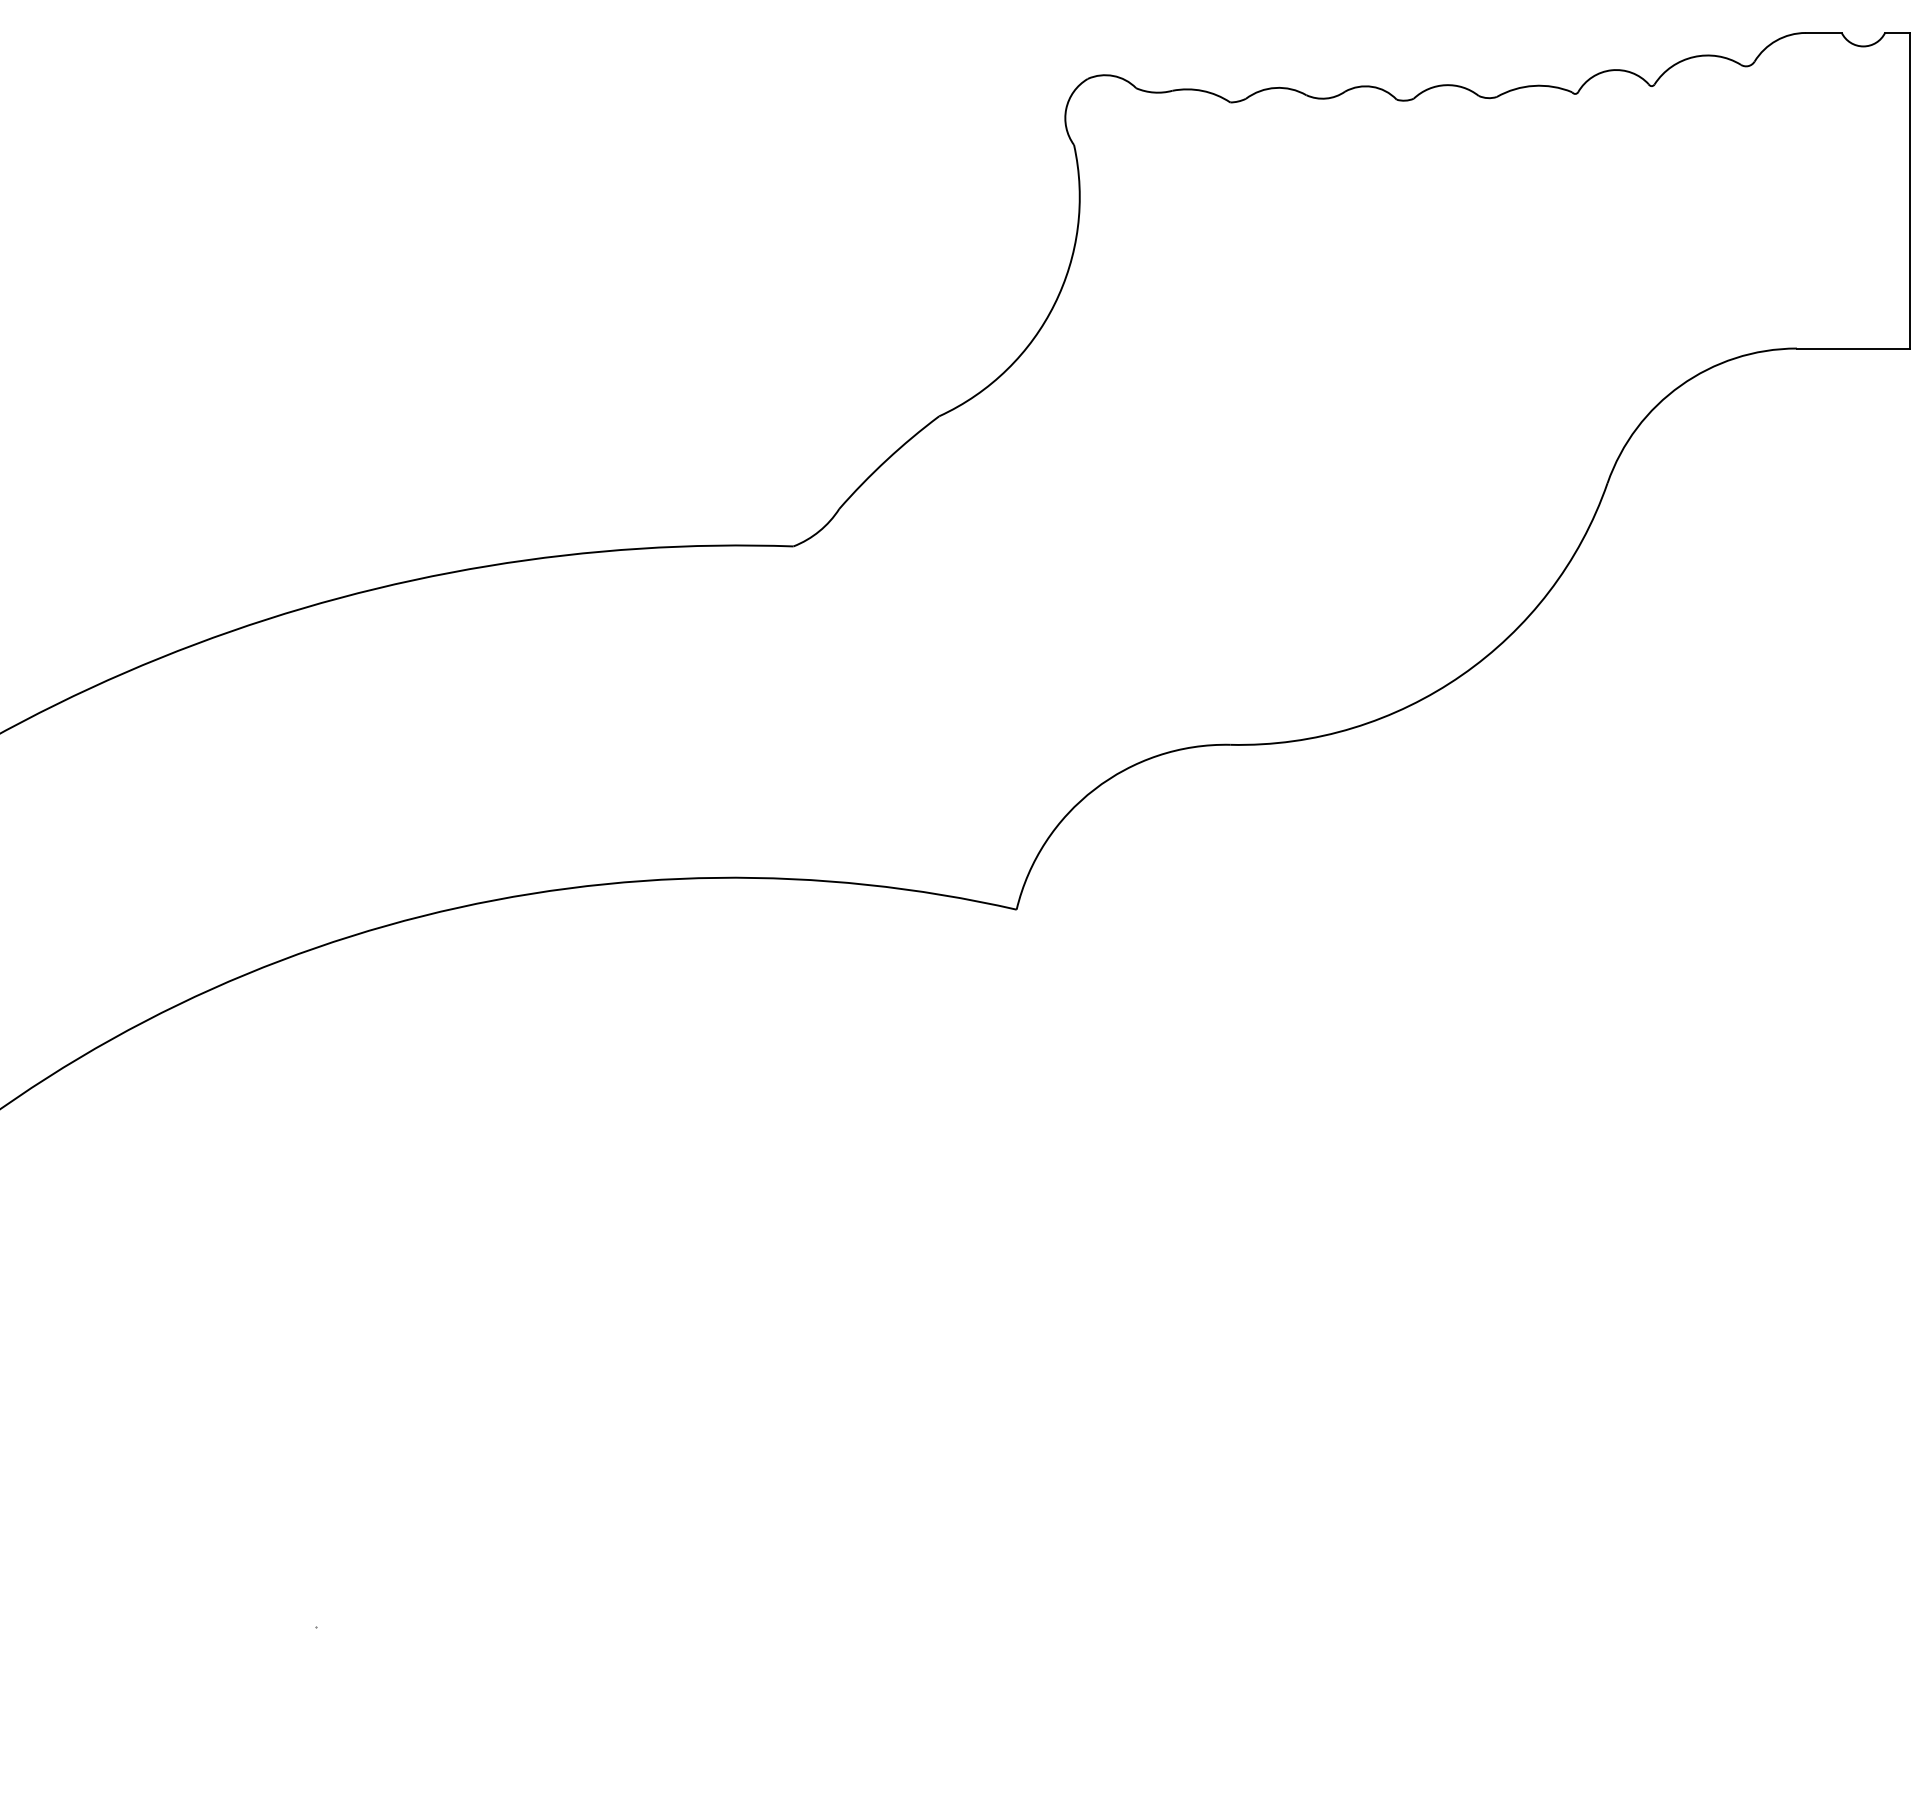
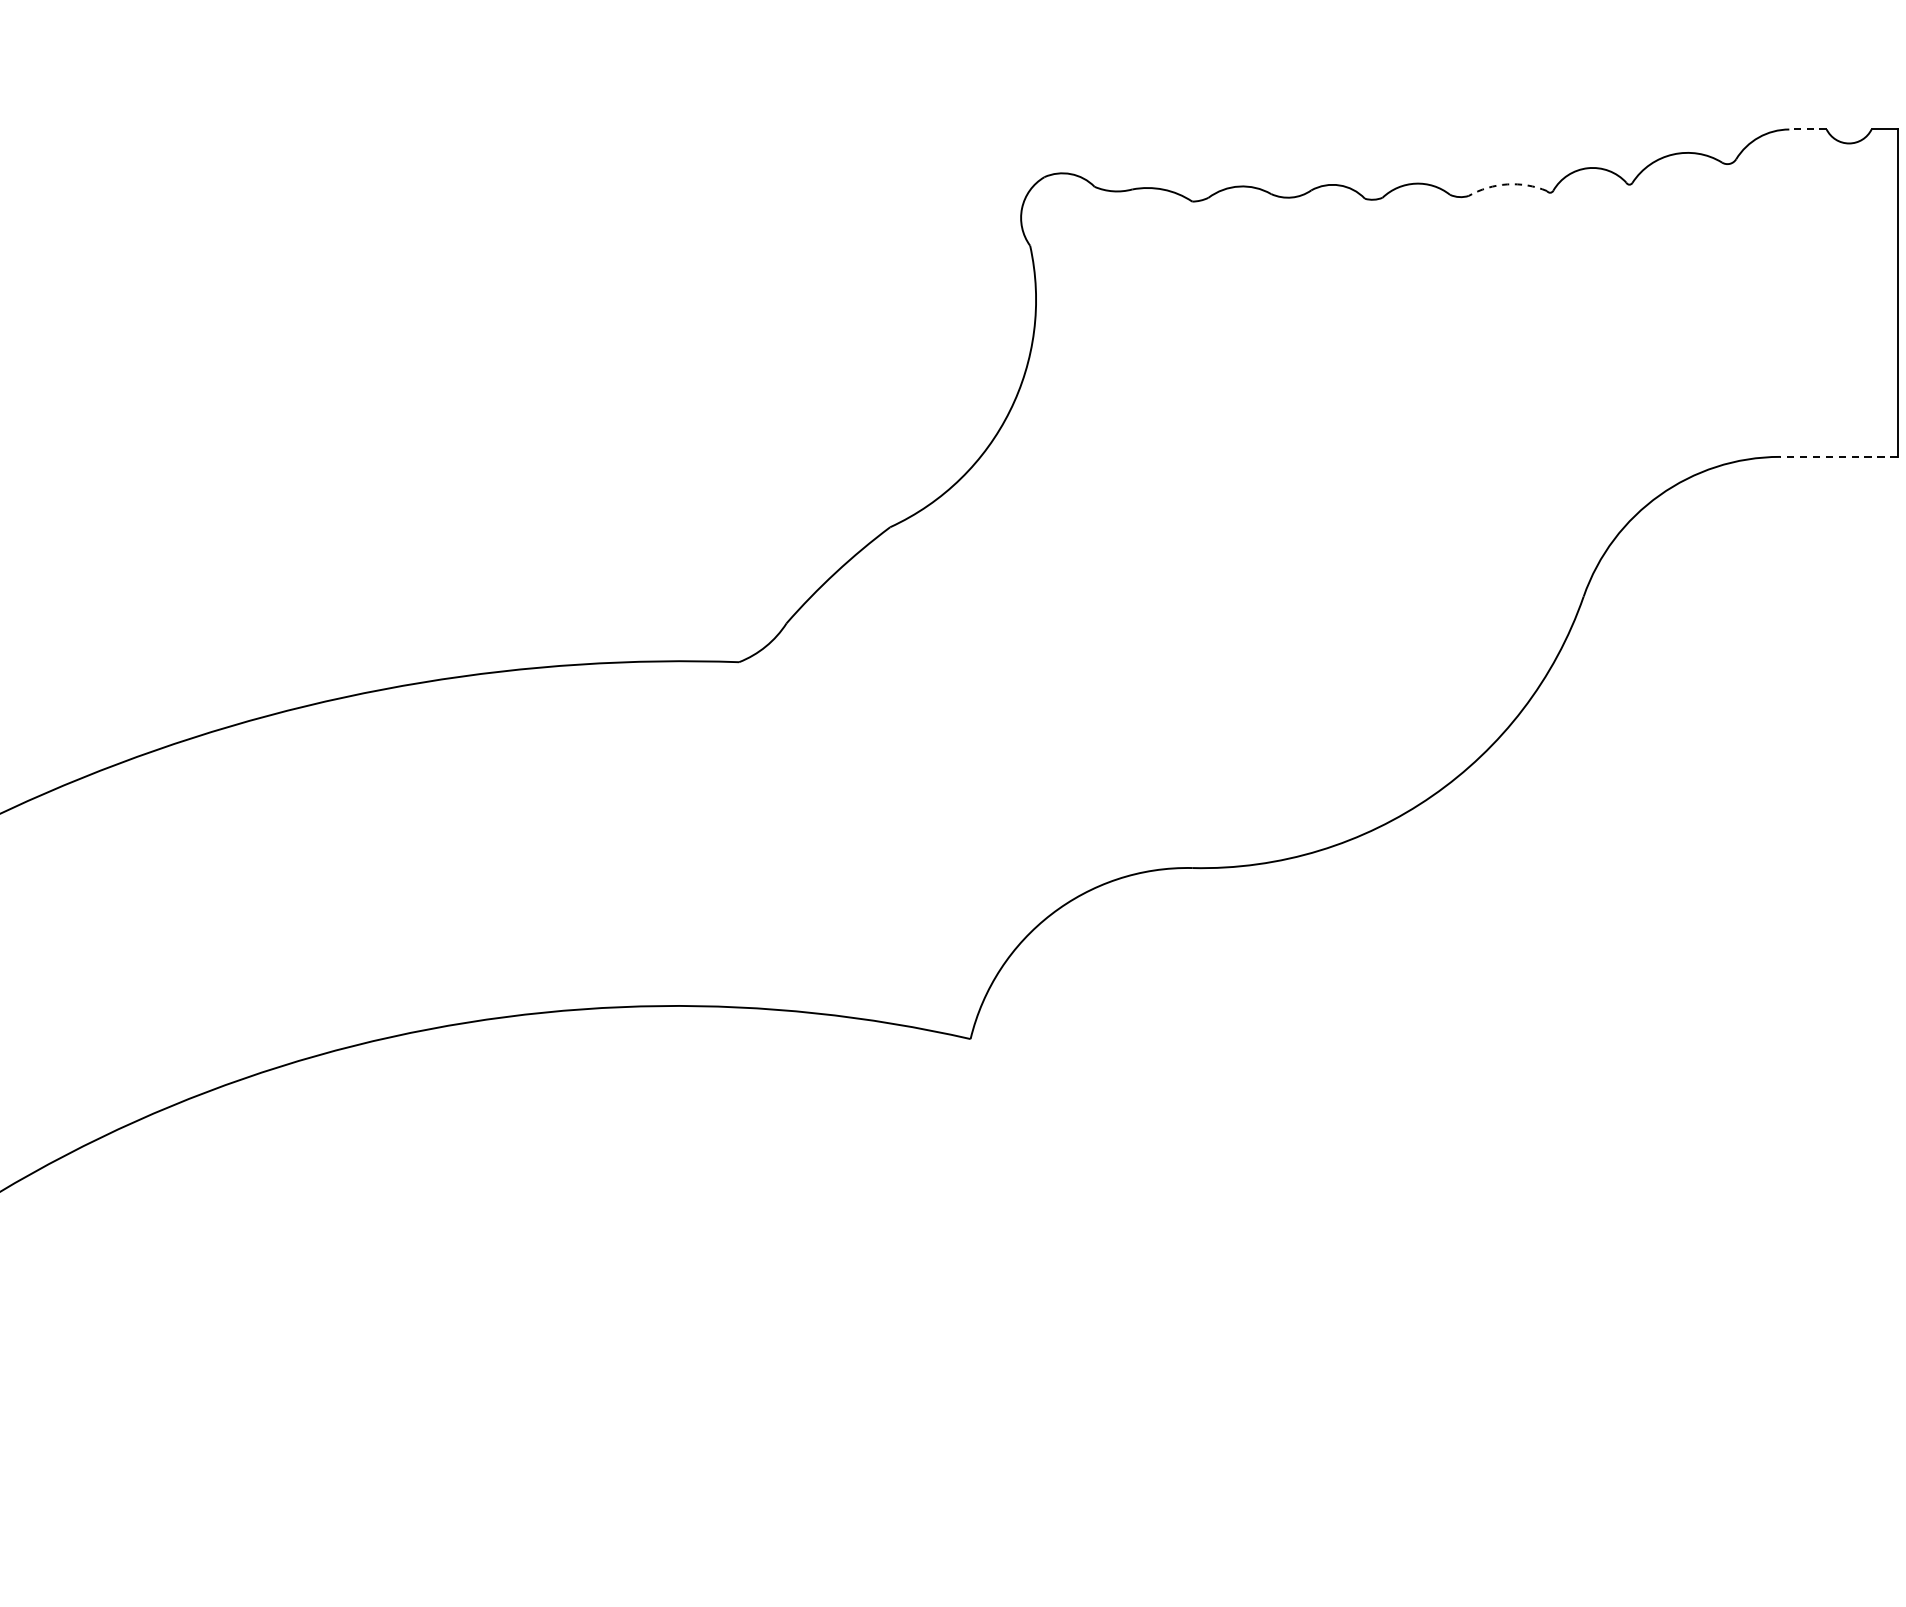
line: (1823, 32) -> (1807, 129), solid -> dashed
arc: (1533, 85) -> (1506, 183), solid -> dashed
line: (1853, 348) -> (1838, 456), solid -> dashed

